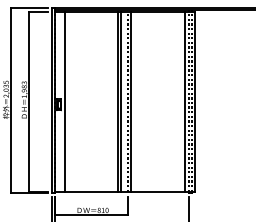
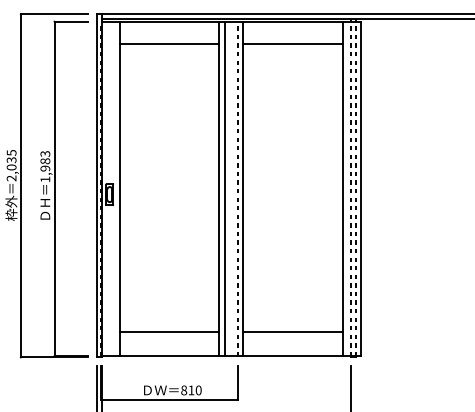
line: (91, 23) -> (169, 43), added
line: (157, 23) -> (292, 43), added
line: (91, 179) -> (169, 333), added
line: (157, 179) -> (292, 333), added

